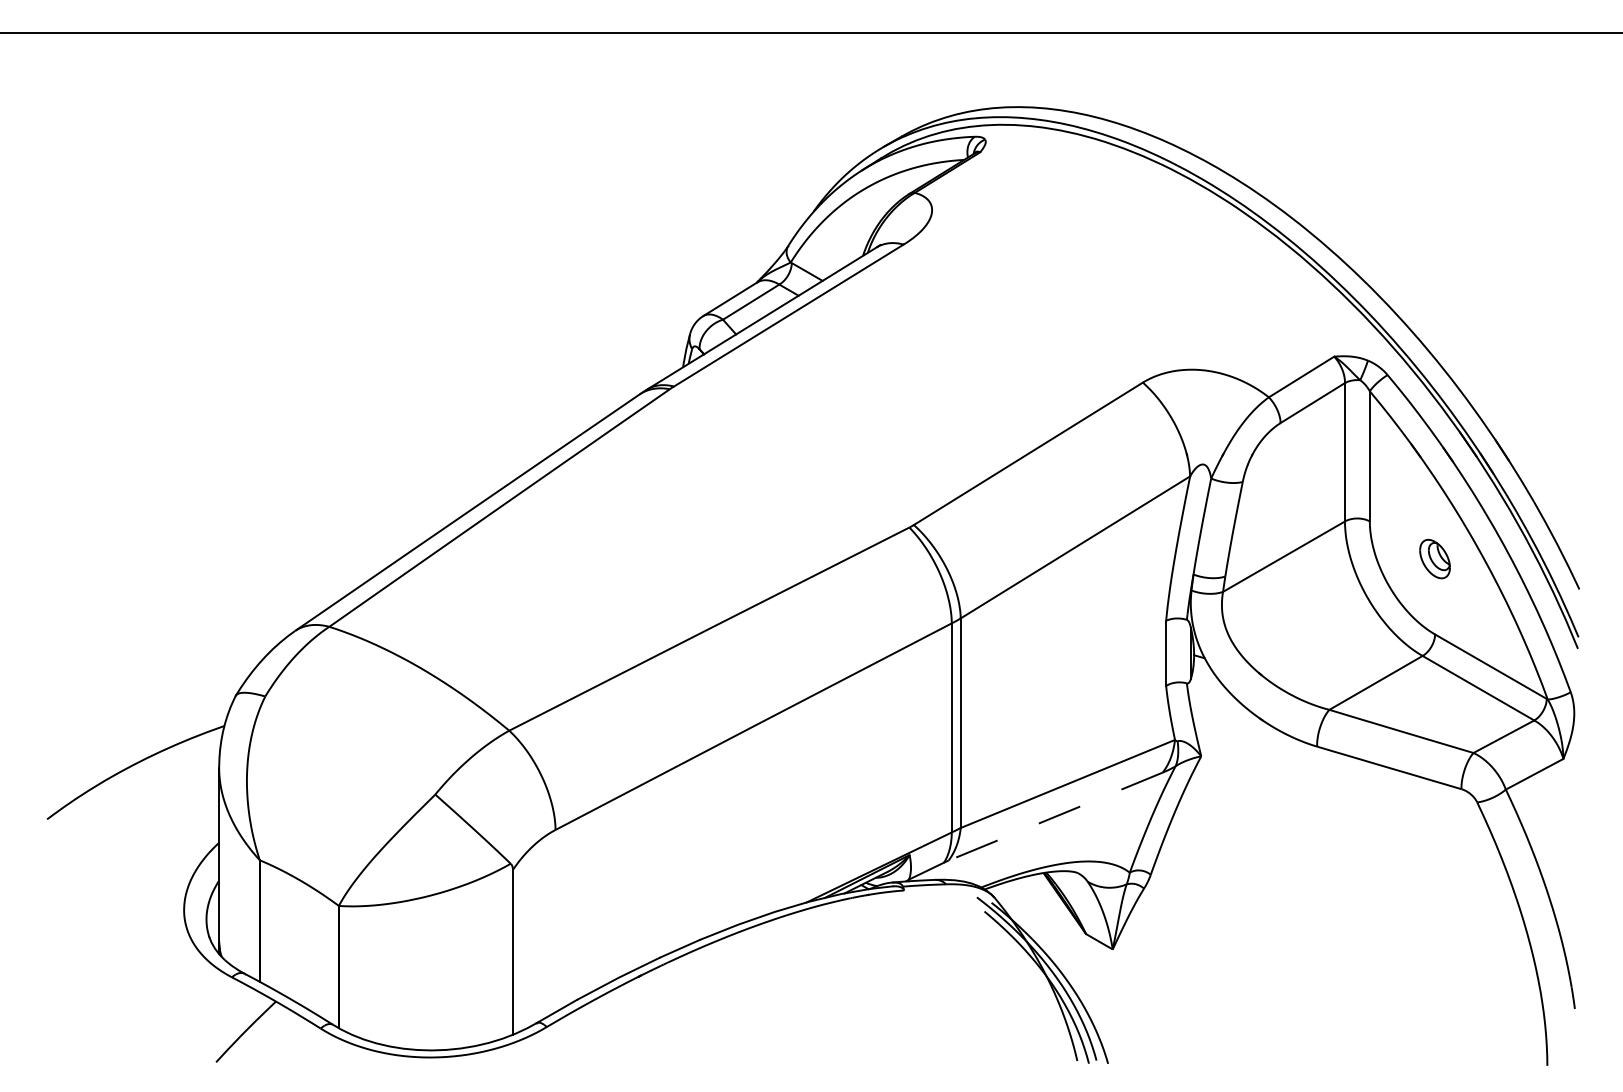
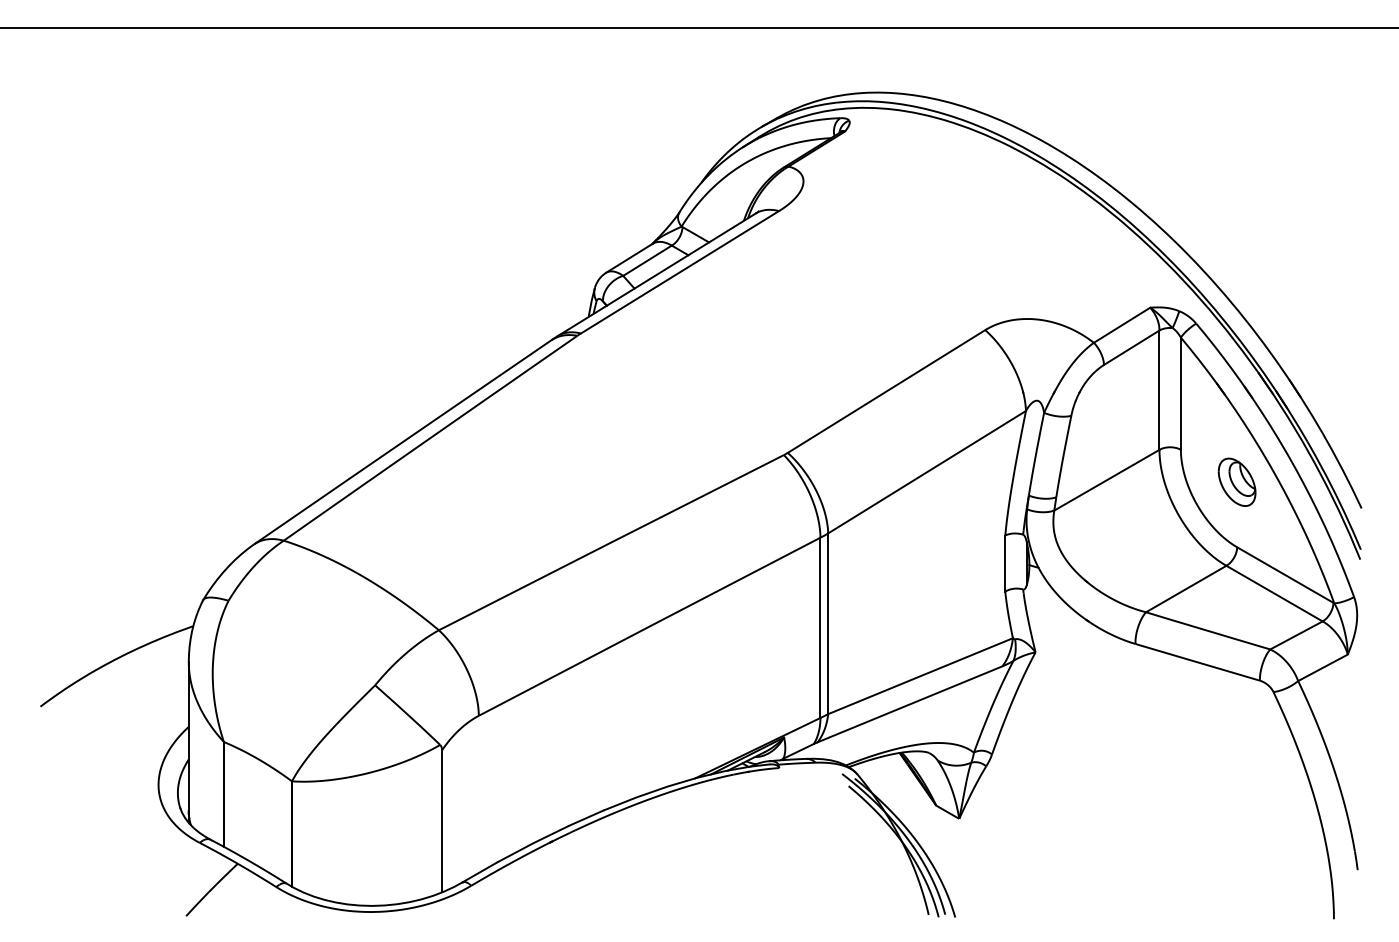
part: (1434, 558) -> (1236, 481), size x1.43
line: (1055, 816) -> (909, 704), dashed -> solid

